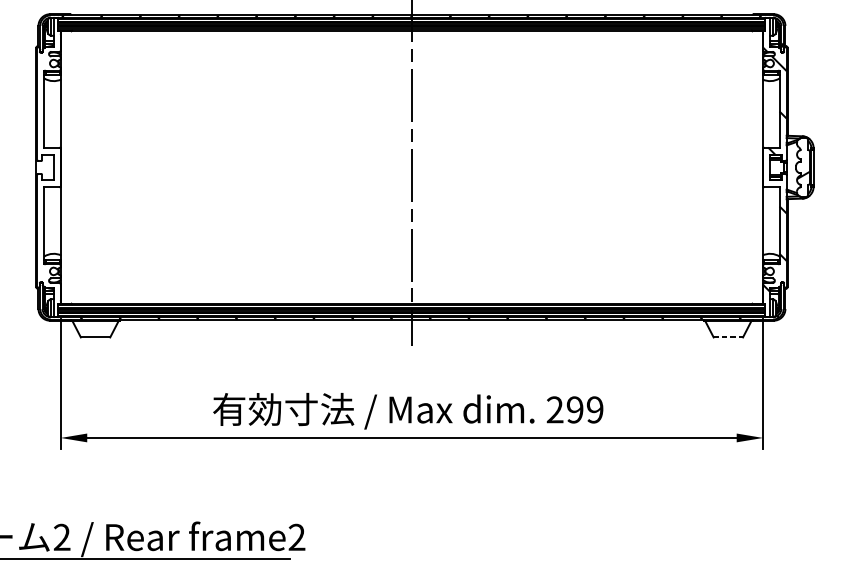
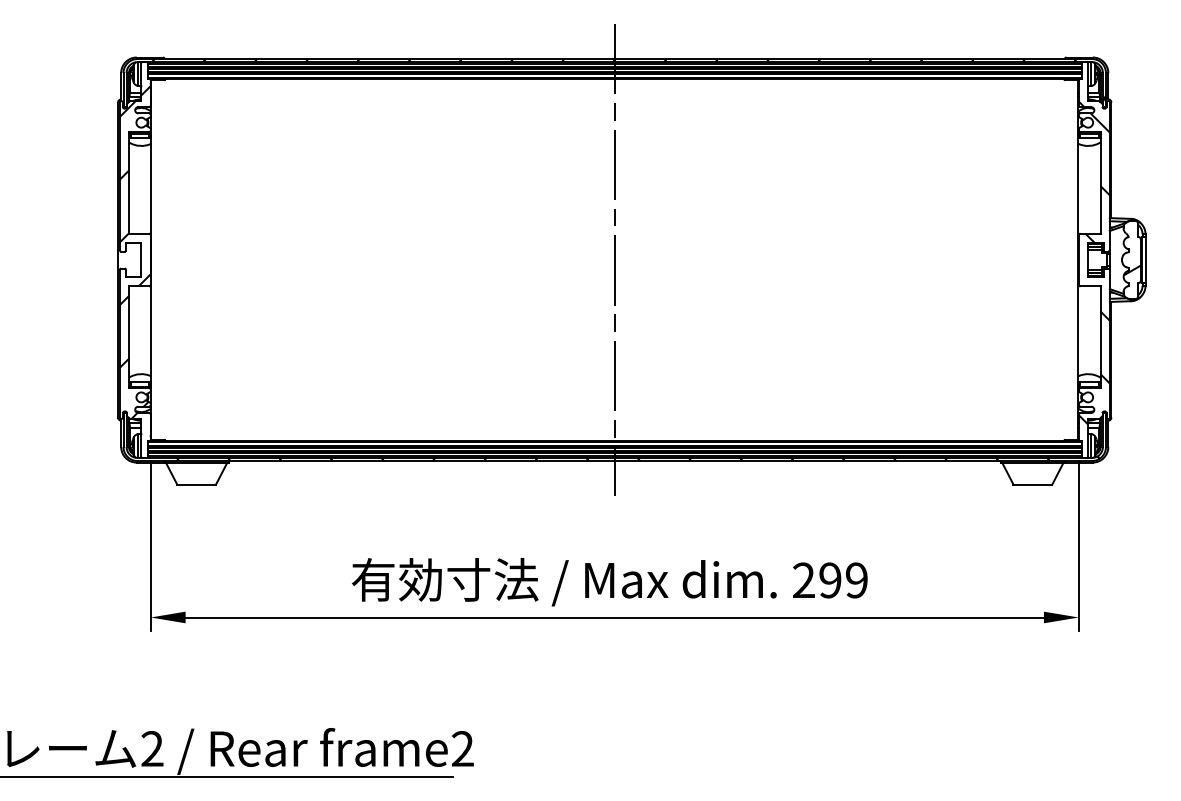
hatch: (48, 161) -> (134, 252), added
line: (728, 337) -> (1033, 484), dashed -> solid

